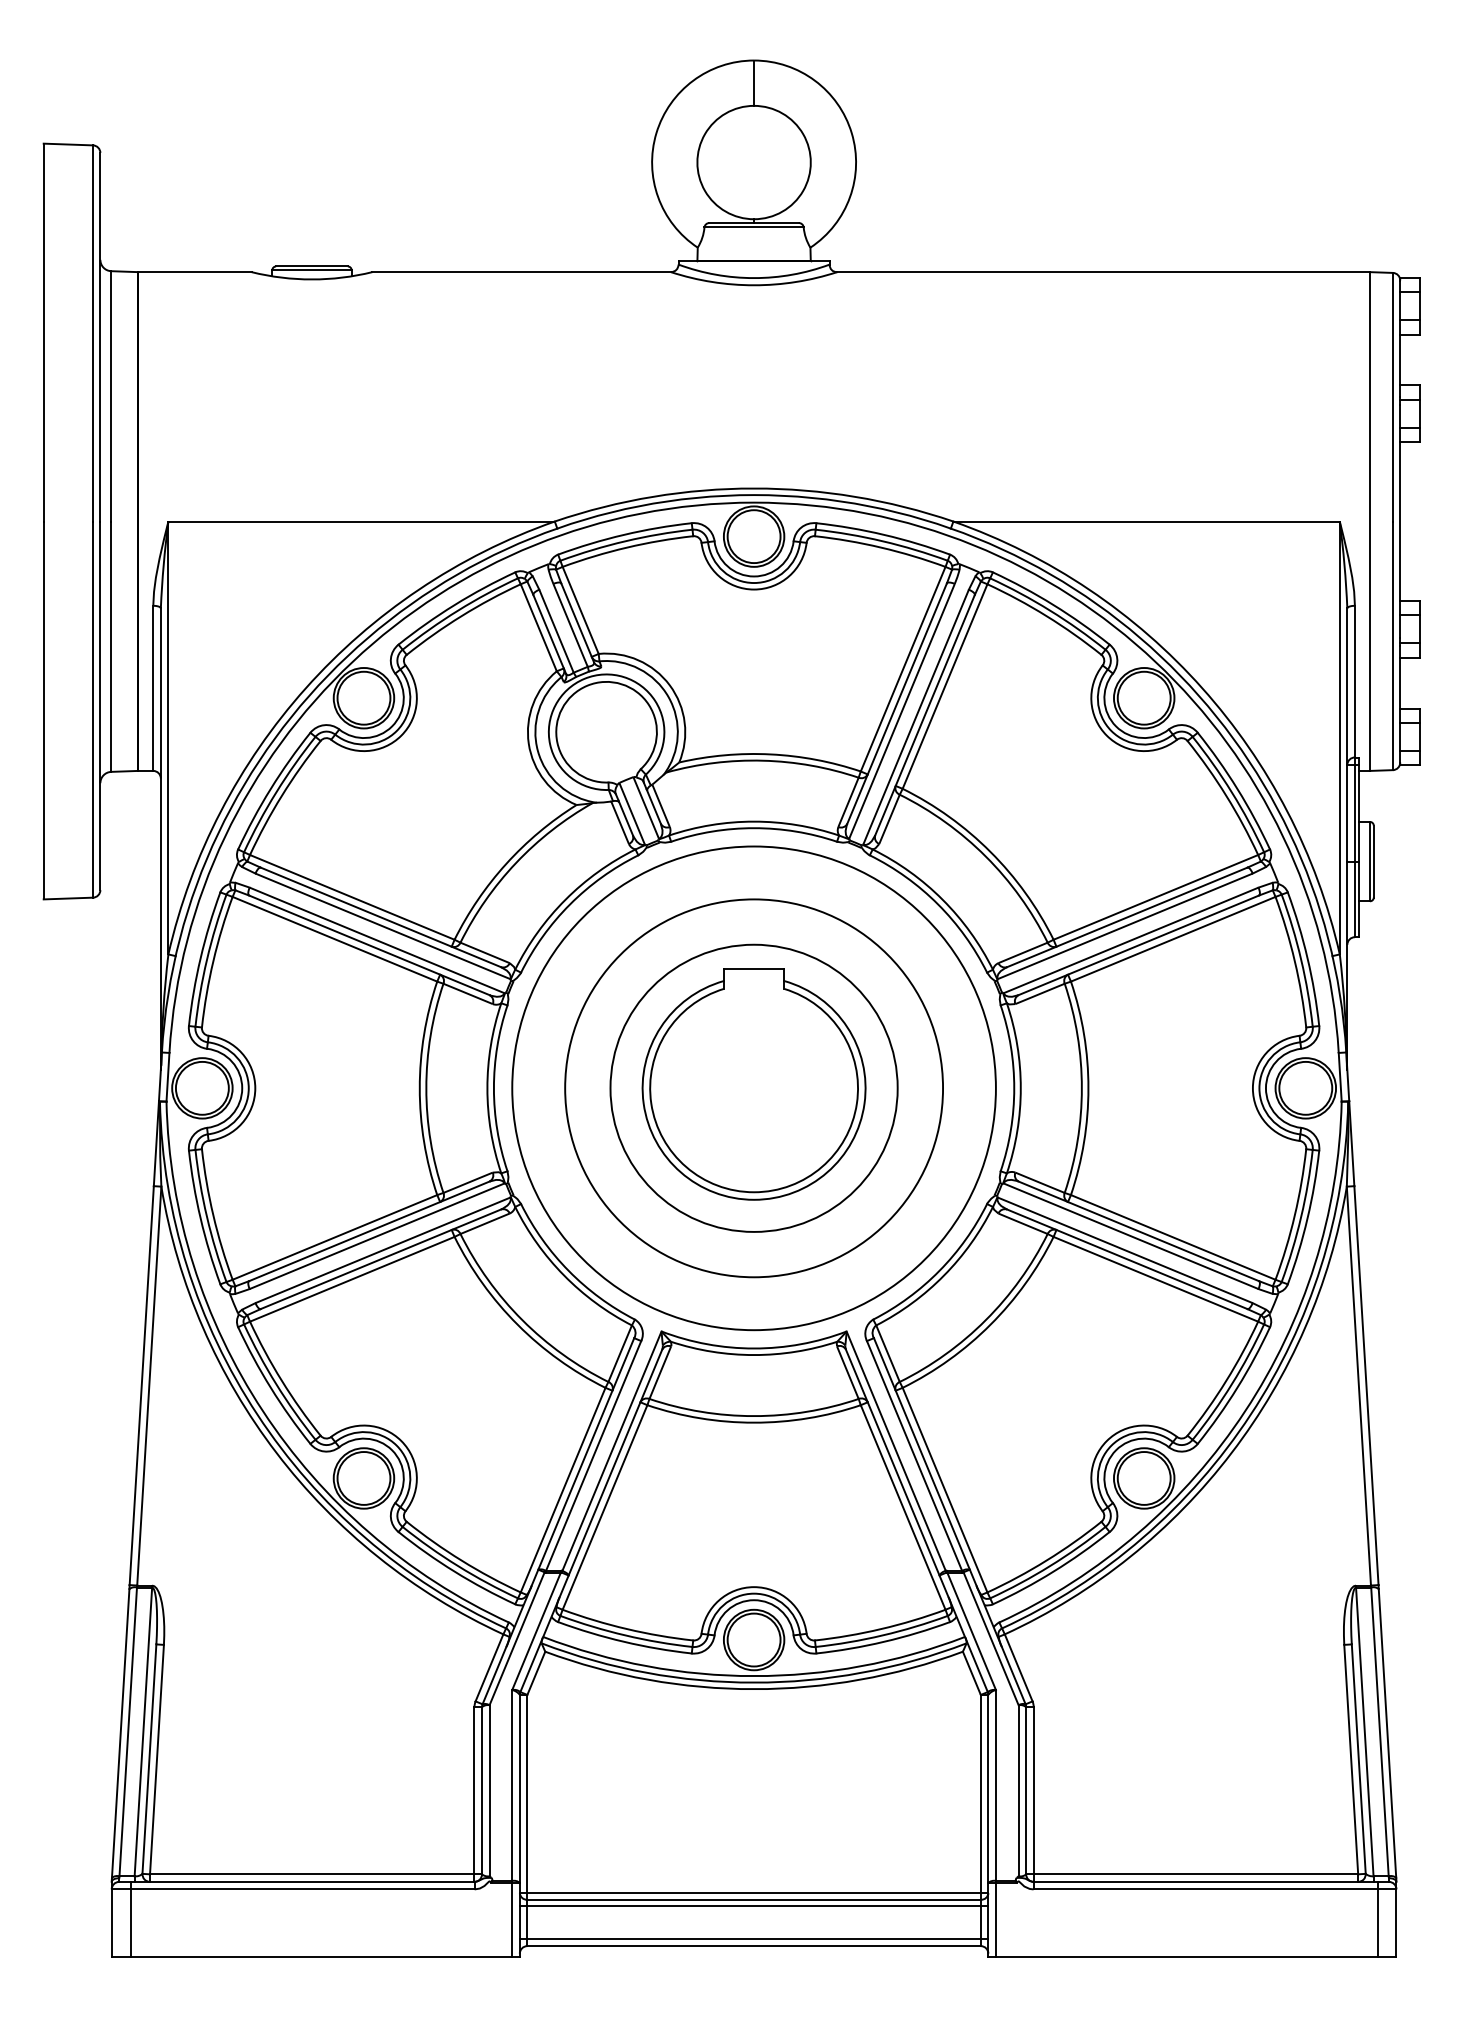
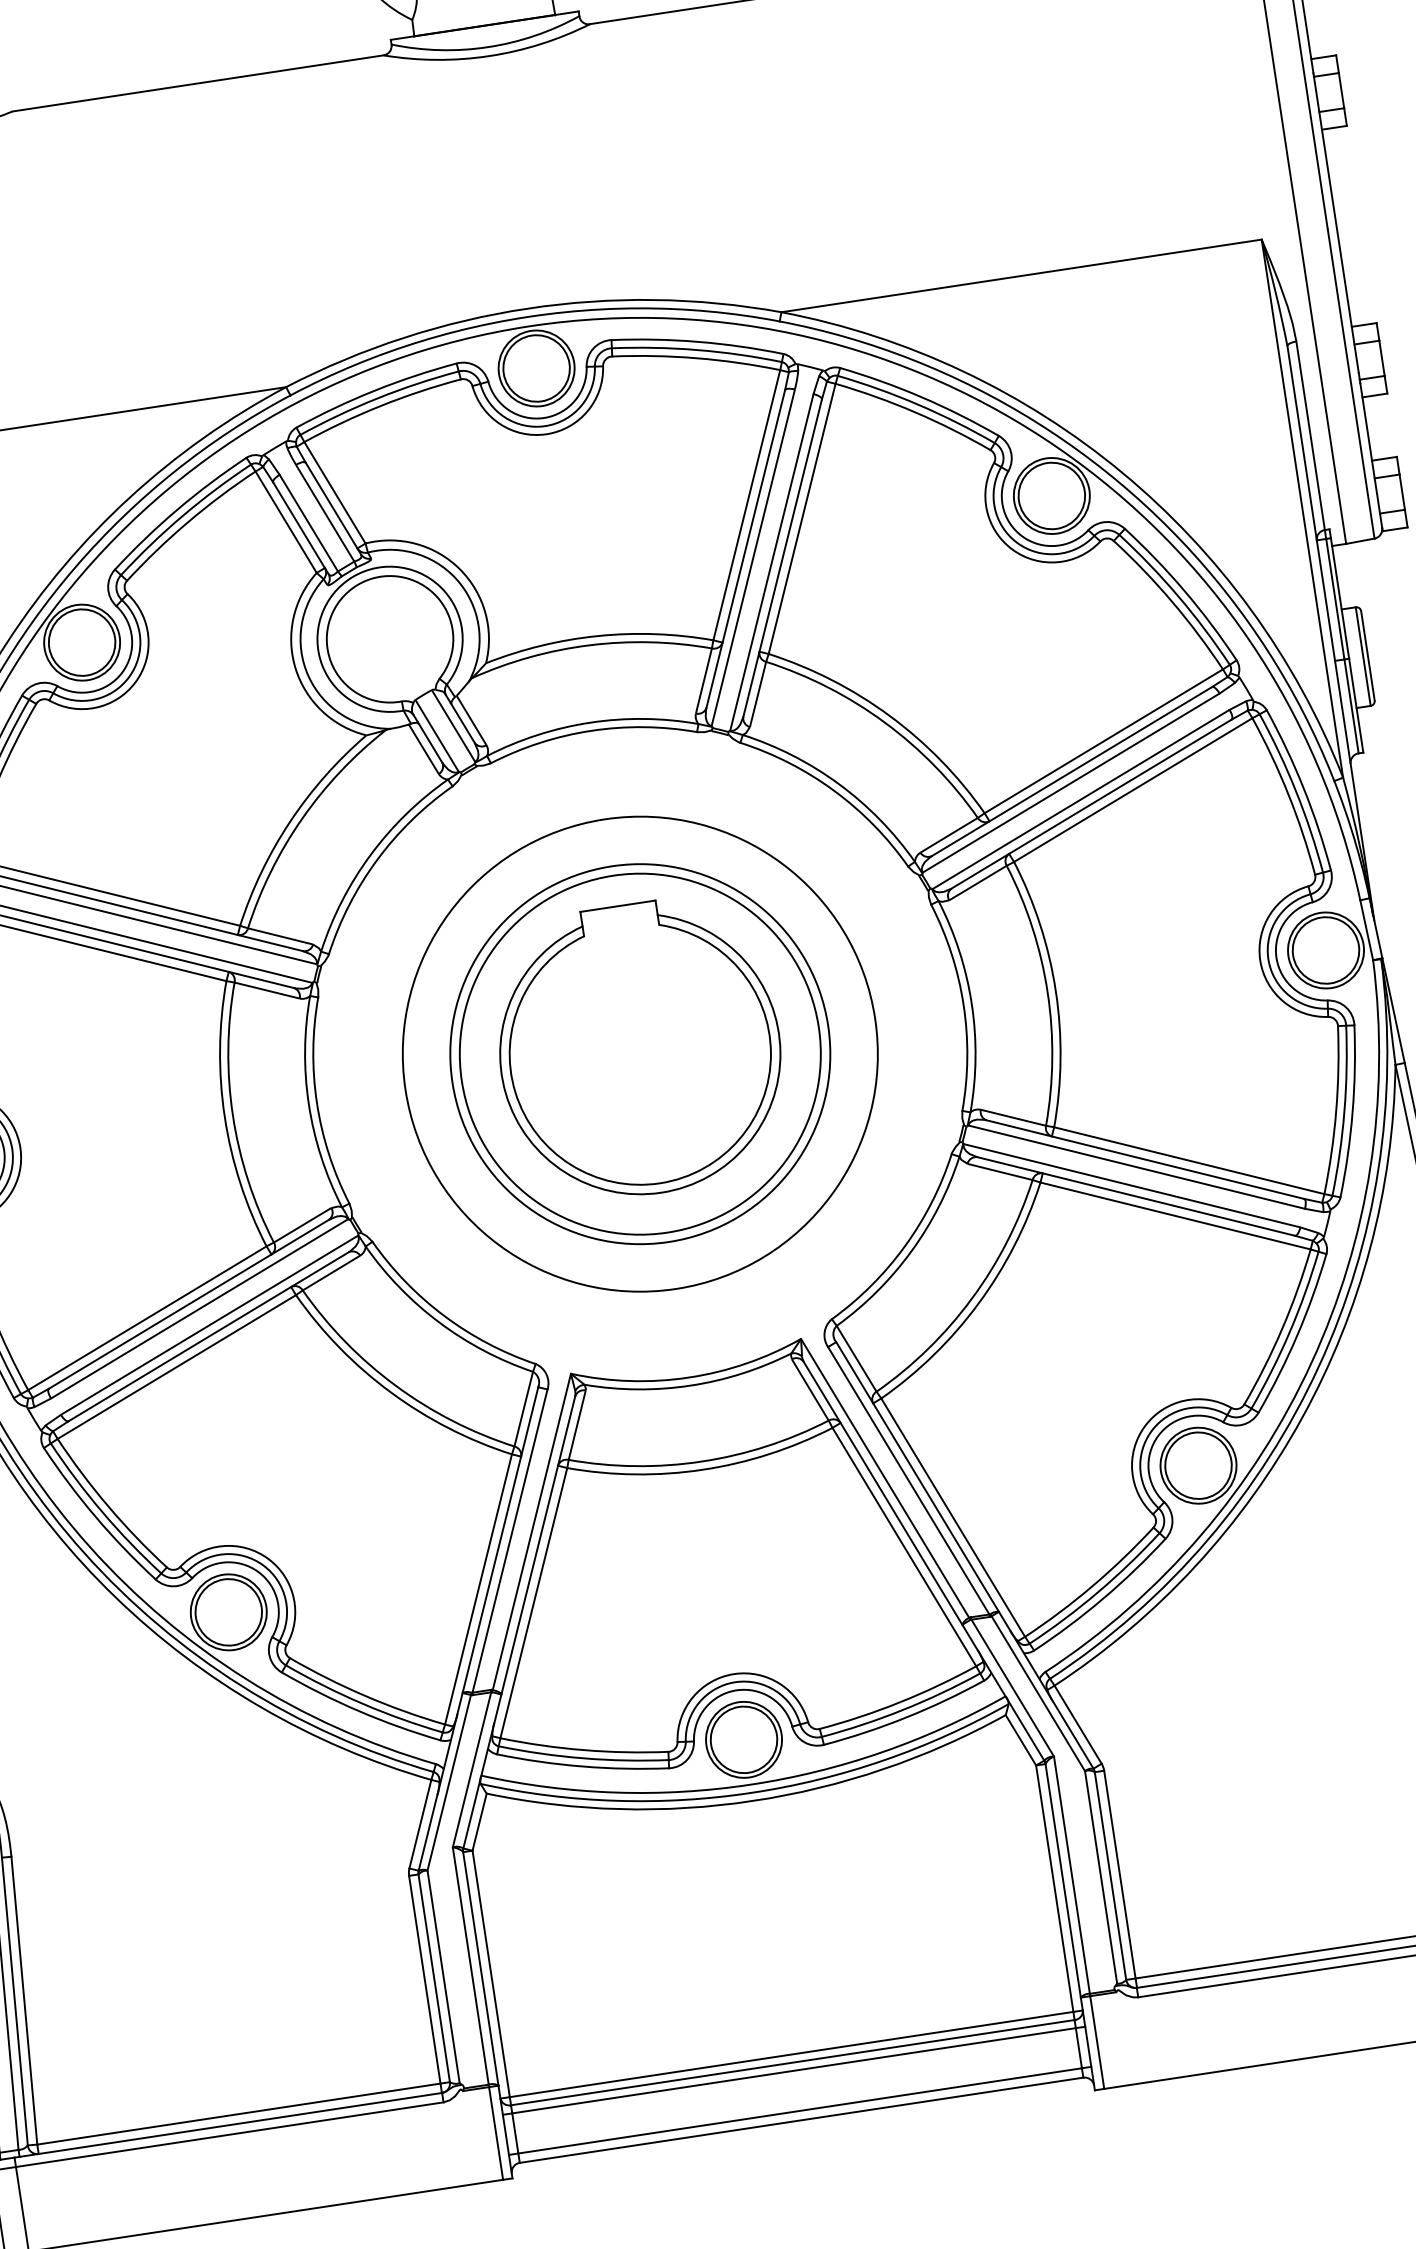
circle: (753, 1088) -> (639, 1054), size x0.62

